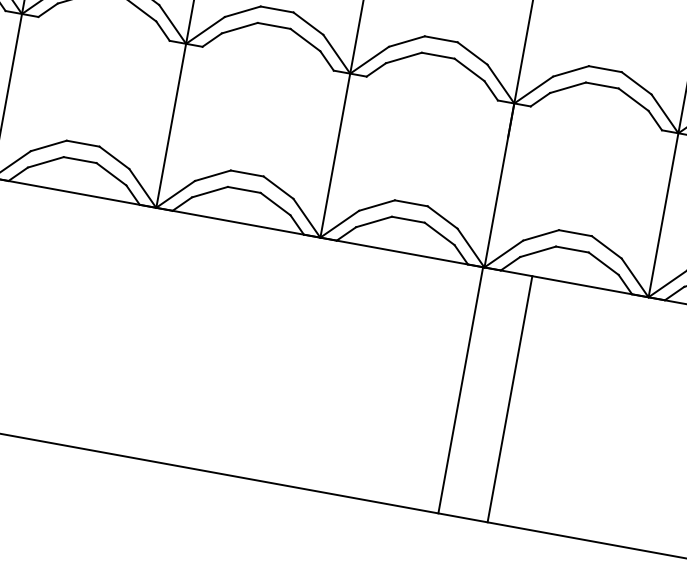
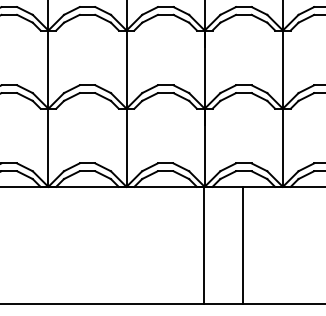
line: (509, 399) -> (242, 245), moved

